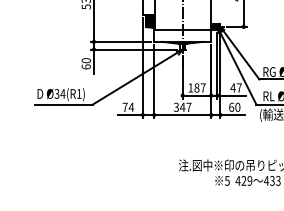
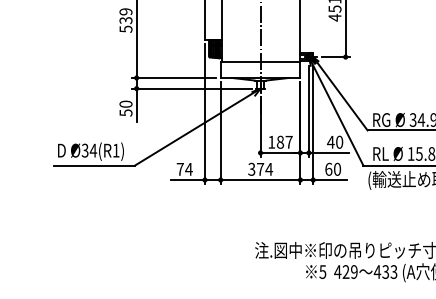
text: (85, 66) -> (125, 112), 60 -> 50
text: (239, 87) -> (339, 141), 47 -> 40
text: (185, 107) -> (264, 169), 347 -> 374

